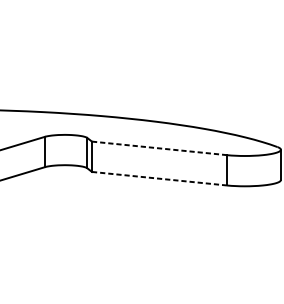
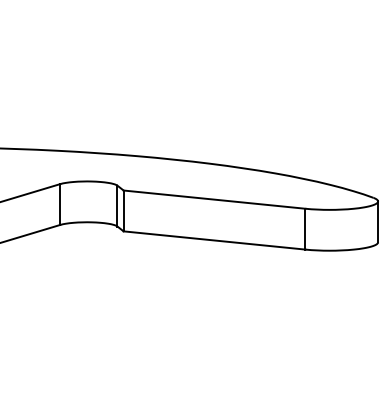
line: (160, 148) -> (215, 199), dashed -> solid
line: (160, 178) -> (215, 240), dashed -> solid

